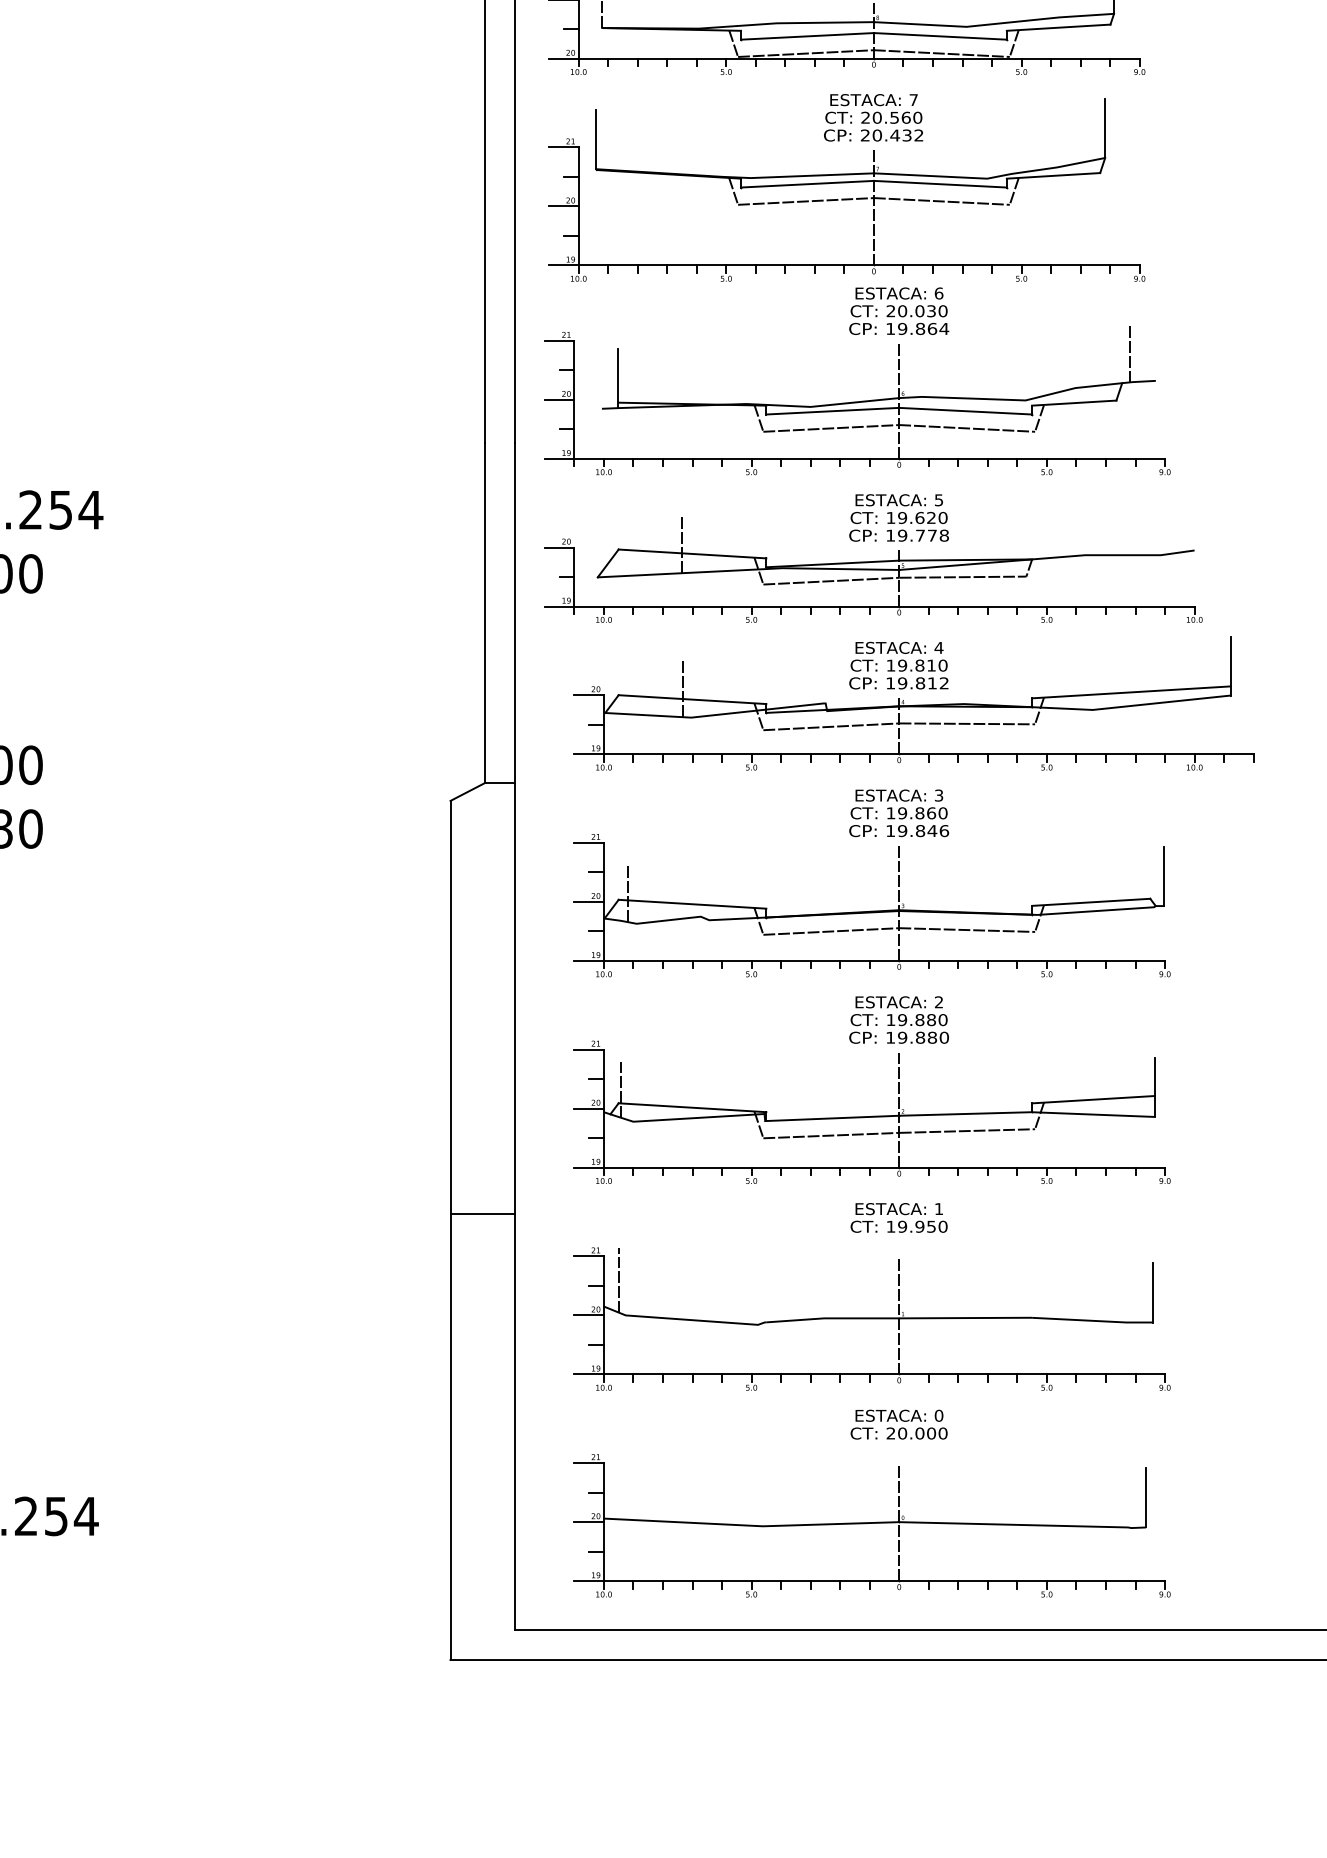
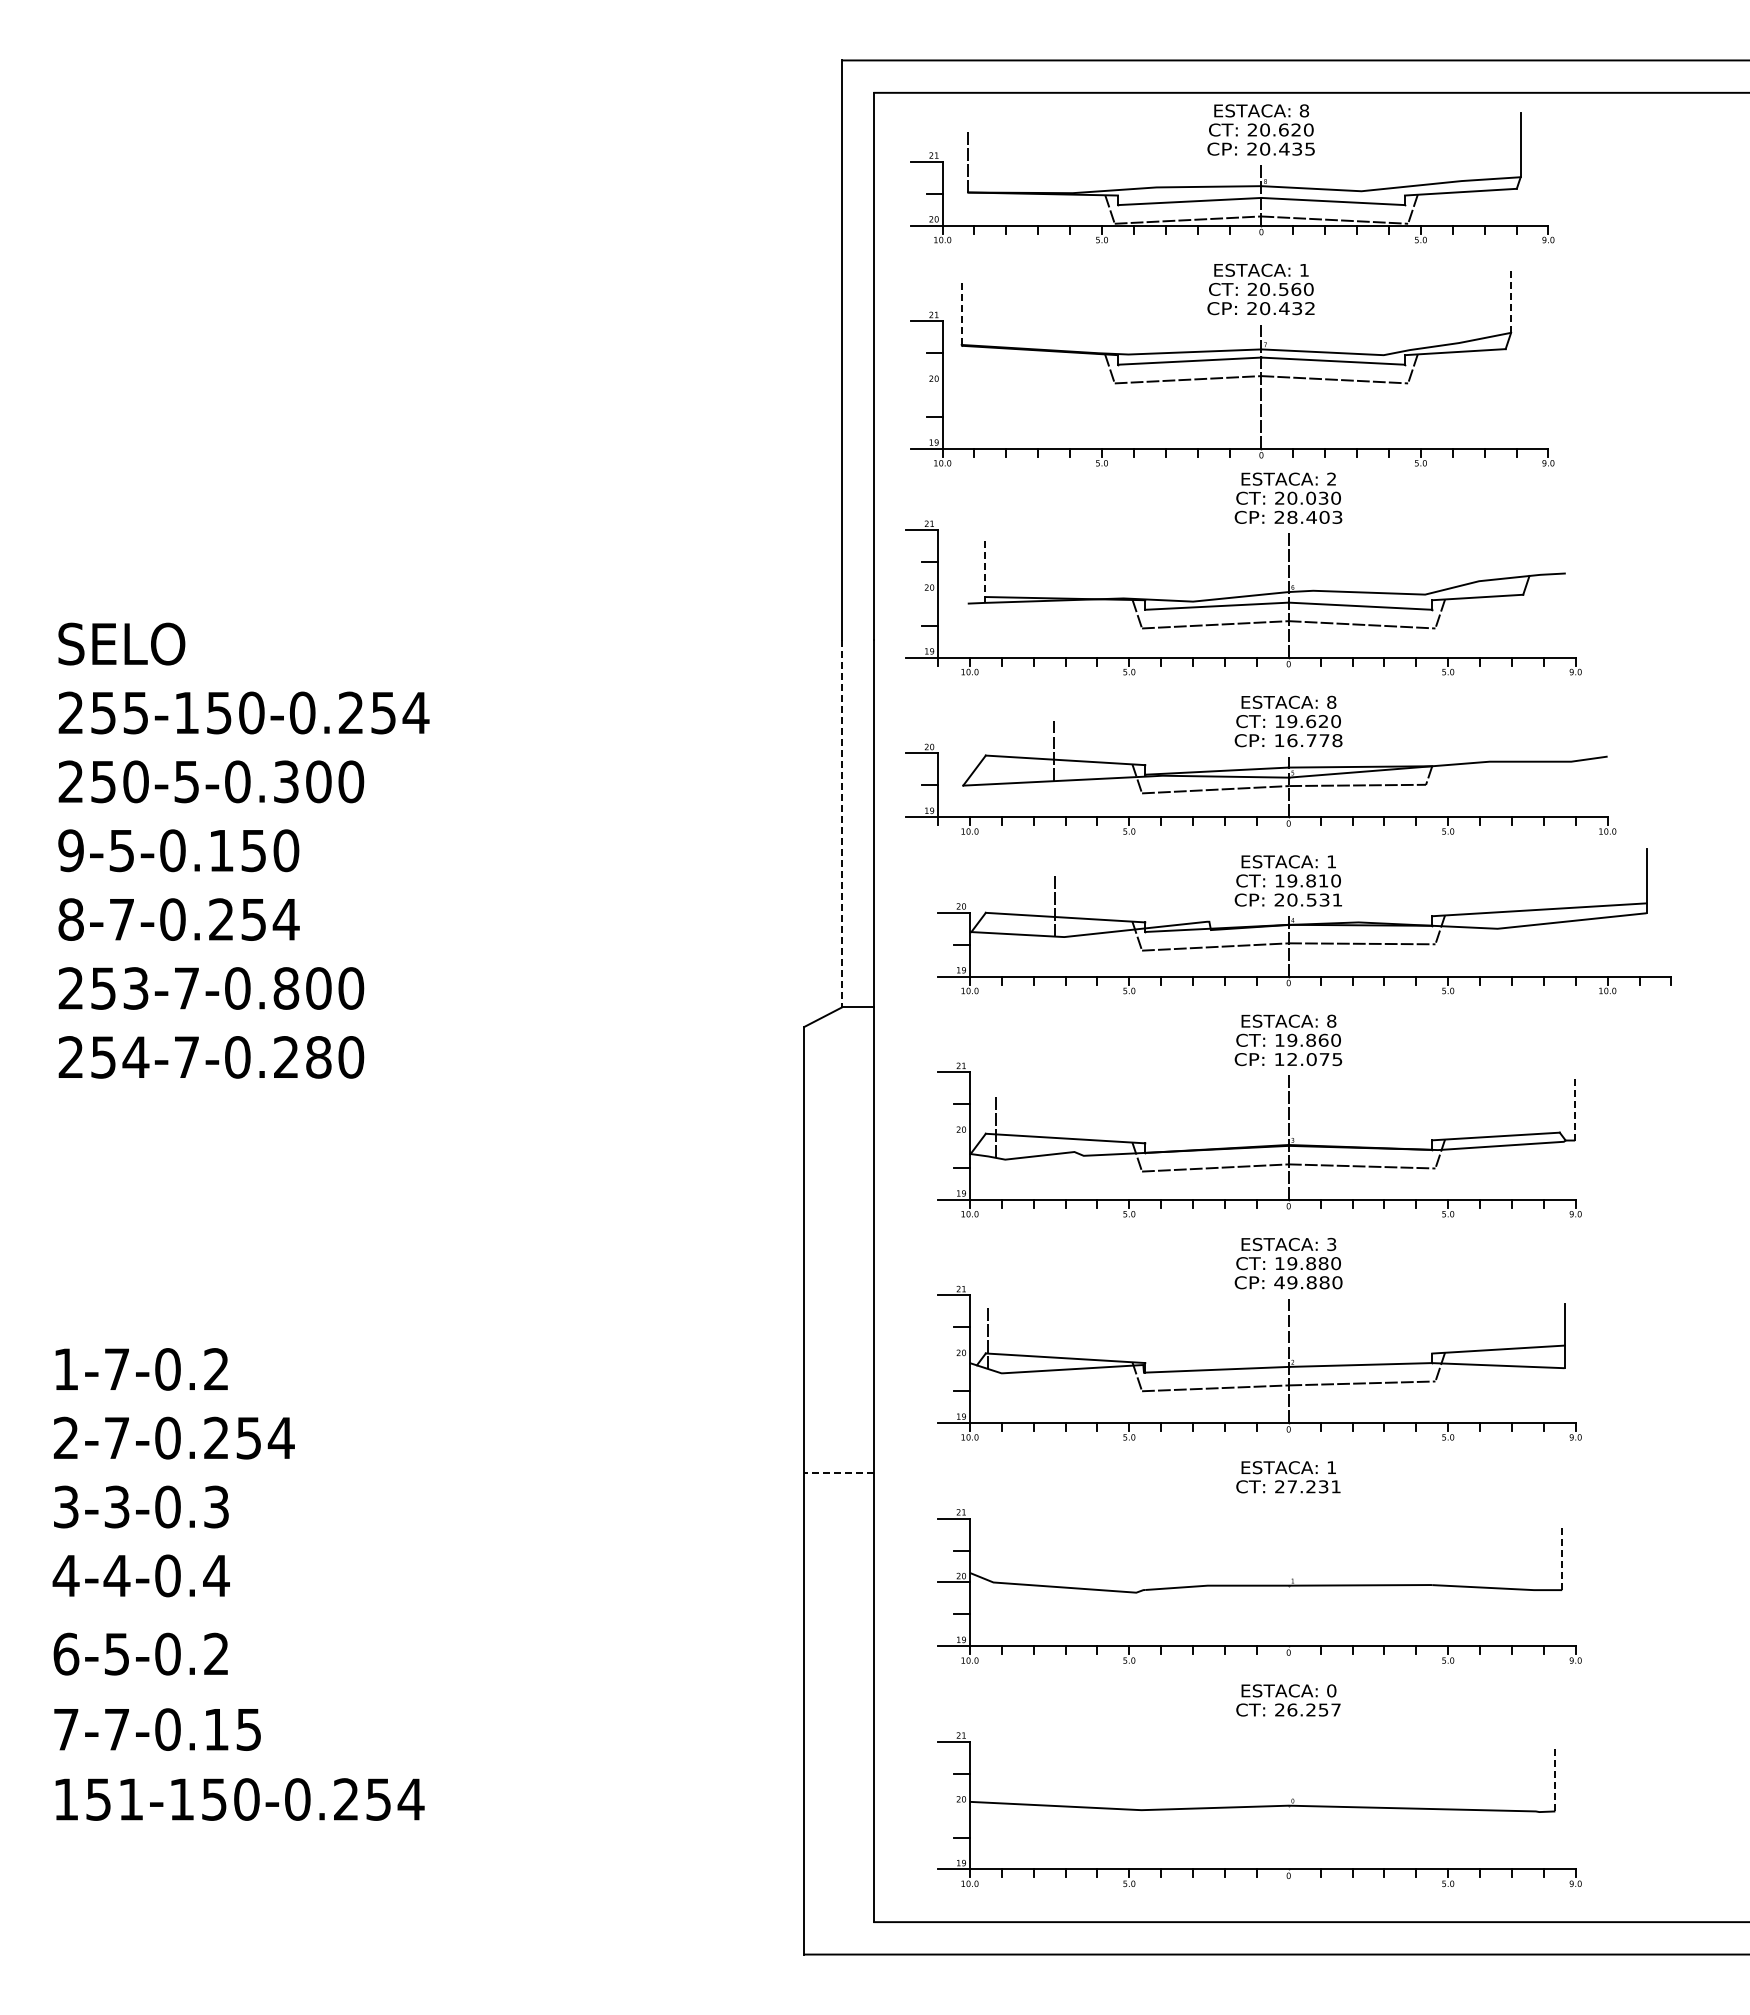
text: (913, 100) -> (1304, 270), 7 -> 1
line: (1105, 128) -> (1511, 300), solid -> dashed
line: (596, 140) -> (961, 313), solid -> dashed
line: (563, 206) -> (926, 385), removed
text: (938, 292) -> (1331, 478), 6 -> 2
text: (917, 328) -> (1308, 516), 19.864 -> 28.403
line: (1130, 353) -> (1538, 543), removed
line: (618, 379) -> (985, 571), solid -> dashed
line: (560, 399) -> (922, 593), removed
text: (938, 499) -> (1331, 701), 5 -> 8
text: (902, 535) -> (1292, 740), 19.778 -> 16.778
line: (484, 612) -> (841, 823), solid -> dashed
text: (938, 647) -> (1331, 861), 4 -> 1
text: (916, 682) -> (1307, 899), 19.812 -> 20.531
text: (938, 794) -> (1331, 1020), 3 -> 8
text: (923, 831) -> (1314, 1059), 19.846 -> 12.075
line: (1164, 876) -> (1575, 1108), solid -> dashed
line: (588, 902) -> (953, 1136), removed
text: (938, 1002) -> (1331, 1244), 2 -> 3
text: (890, 1037) -> (1279, 1282), 19.880 -> 49.880
line: (588, 1108) -> (953, 1359), removed
line: (483, 1214) -> (839, 1473), solid -> dashed
text: (916, 1226) -> (1307, 1486), 19.950 -> 27.231
line: (619, 1280) -> (986, 1544), removed
line: (1152, 1293) -> (1562, 1558), solid -> dashed
line: (899, 1315) -> (1288, 1582), removed
text: (922, 1433) -> (1313, 1709), 20.000 -> 26.257
line: (1146, 1497) -> (1555, 1779), solid -> dashed
line: (588, 1521) -> (953, 1805), removed
line: (899, 1521) -> (1288, 1805), removed

